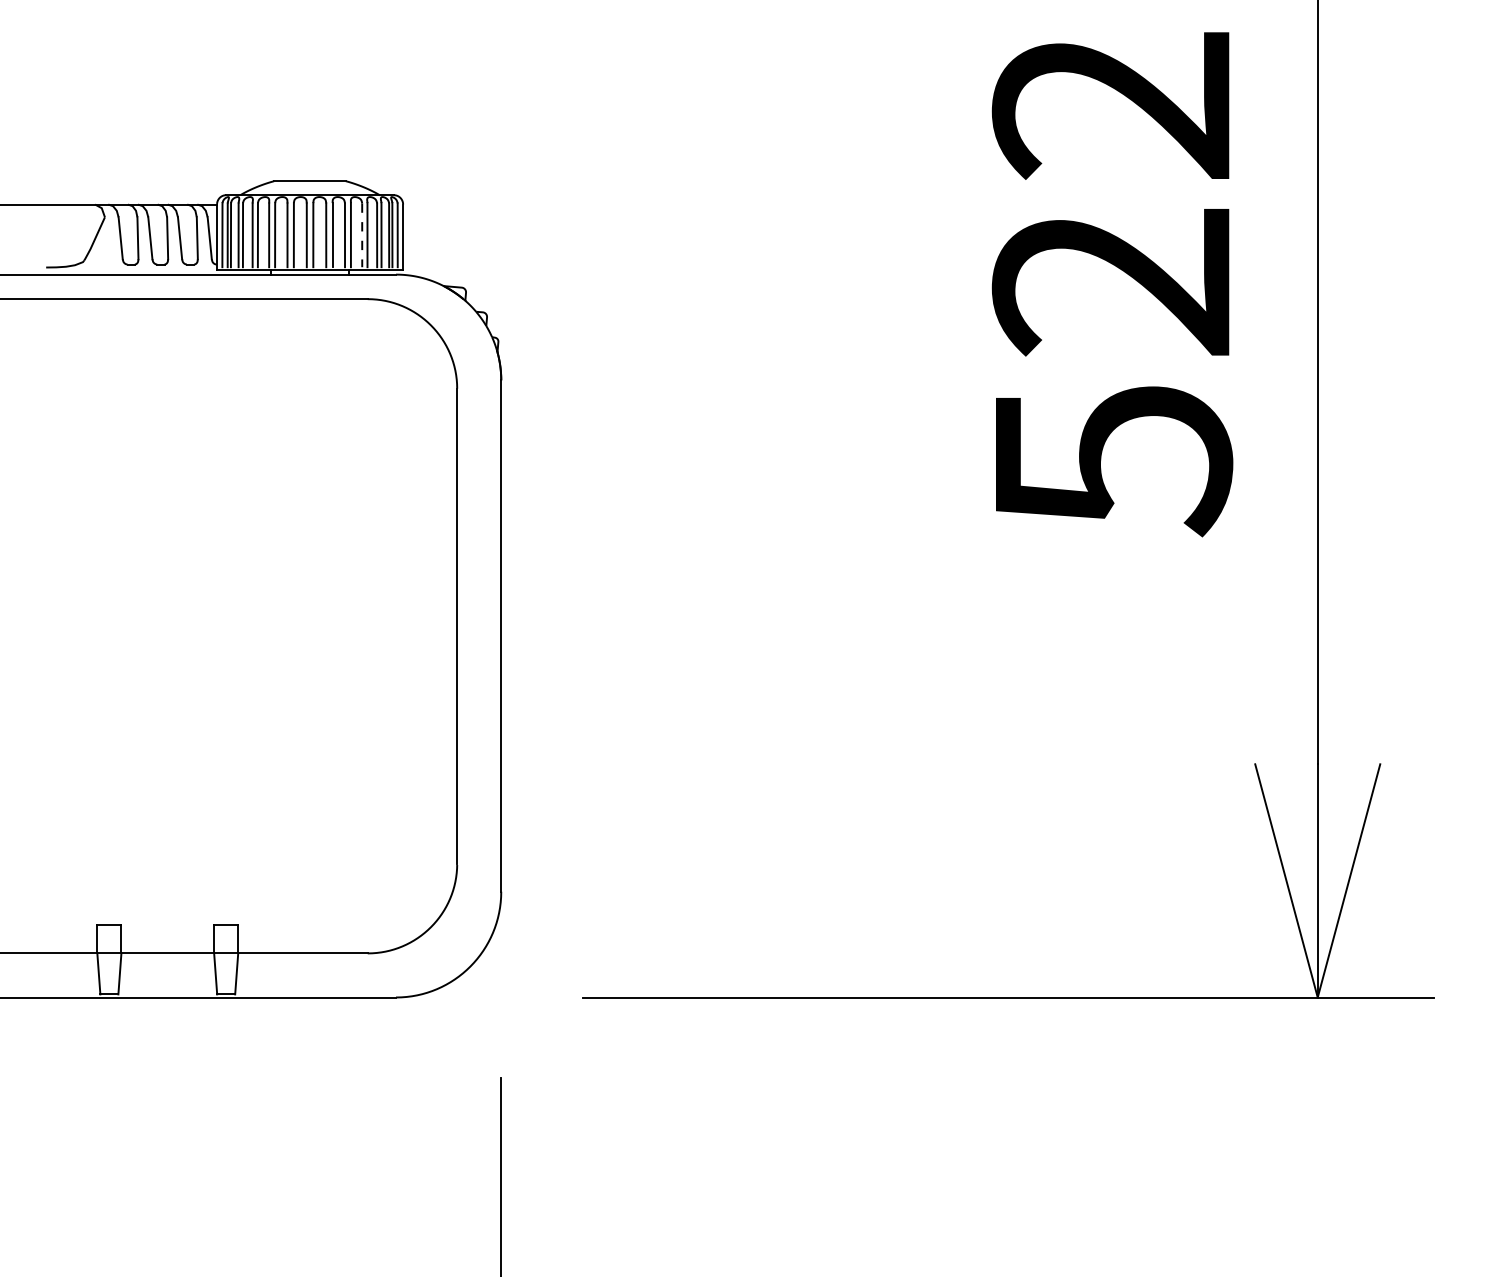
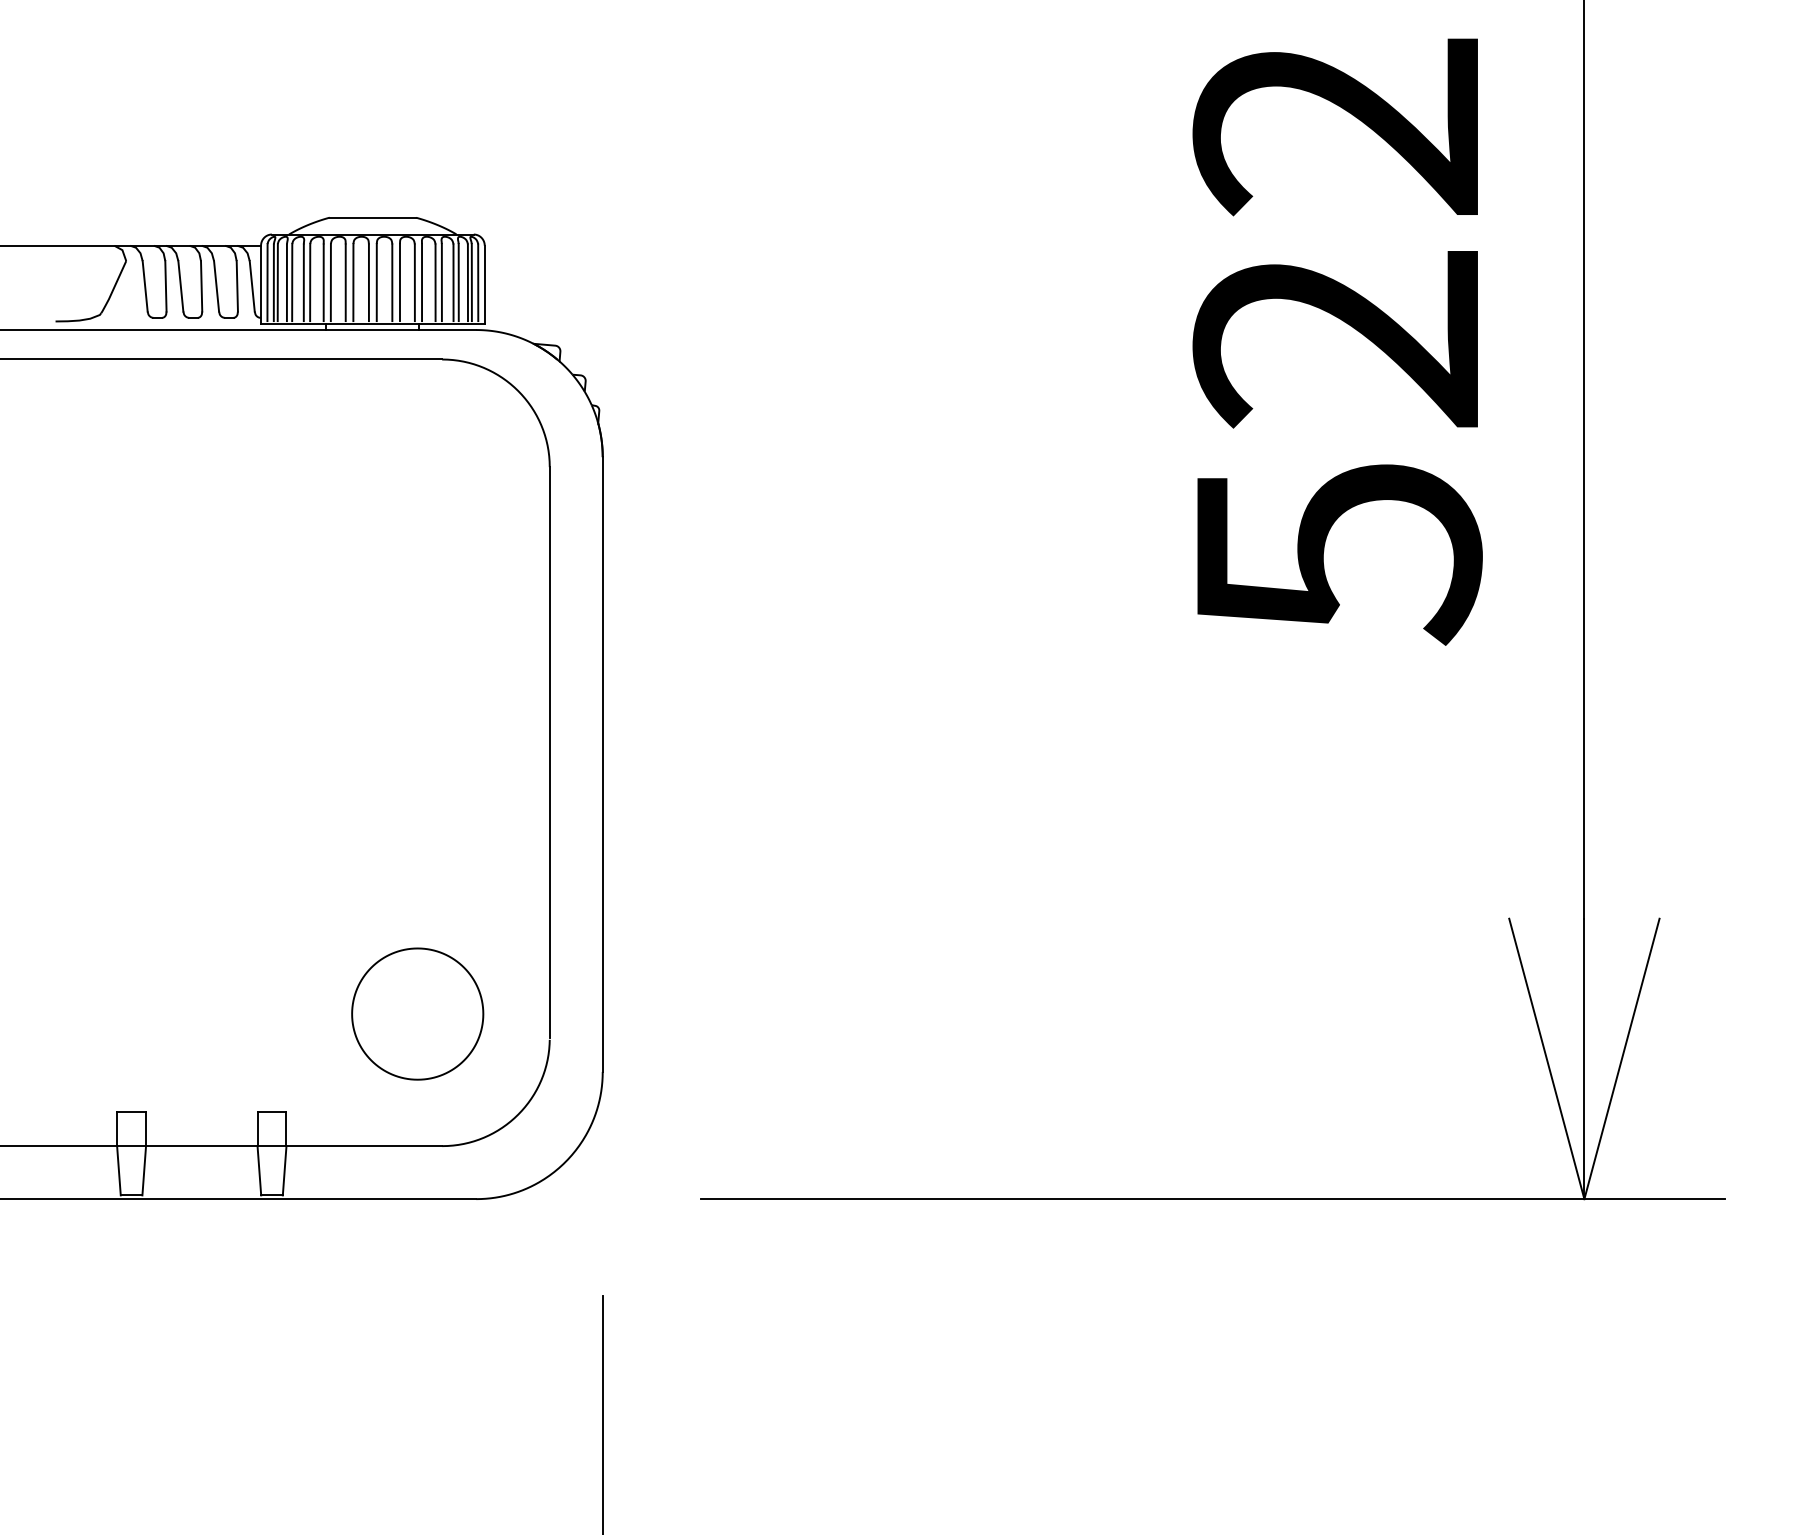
line: (362, 235) -> (435, 282), dashed -> solid
part: (346, 843) -> (416, 1013), added

